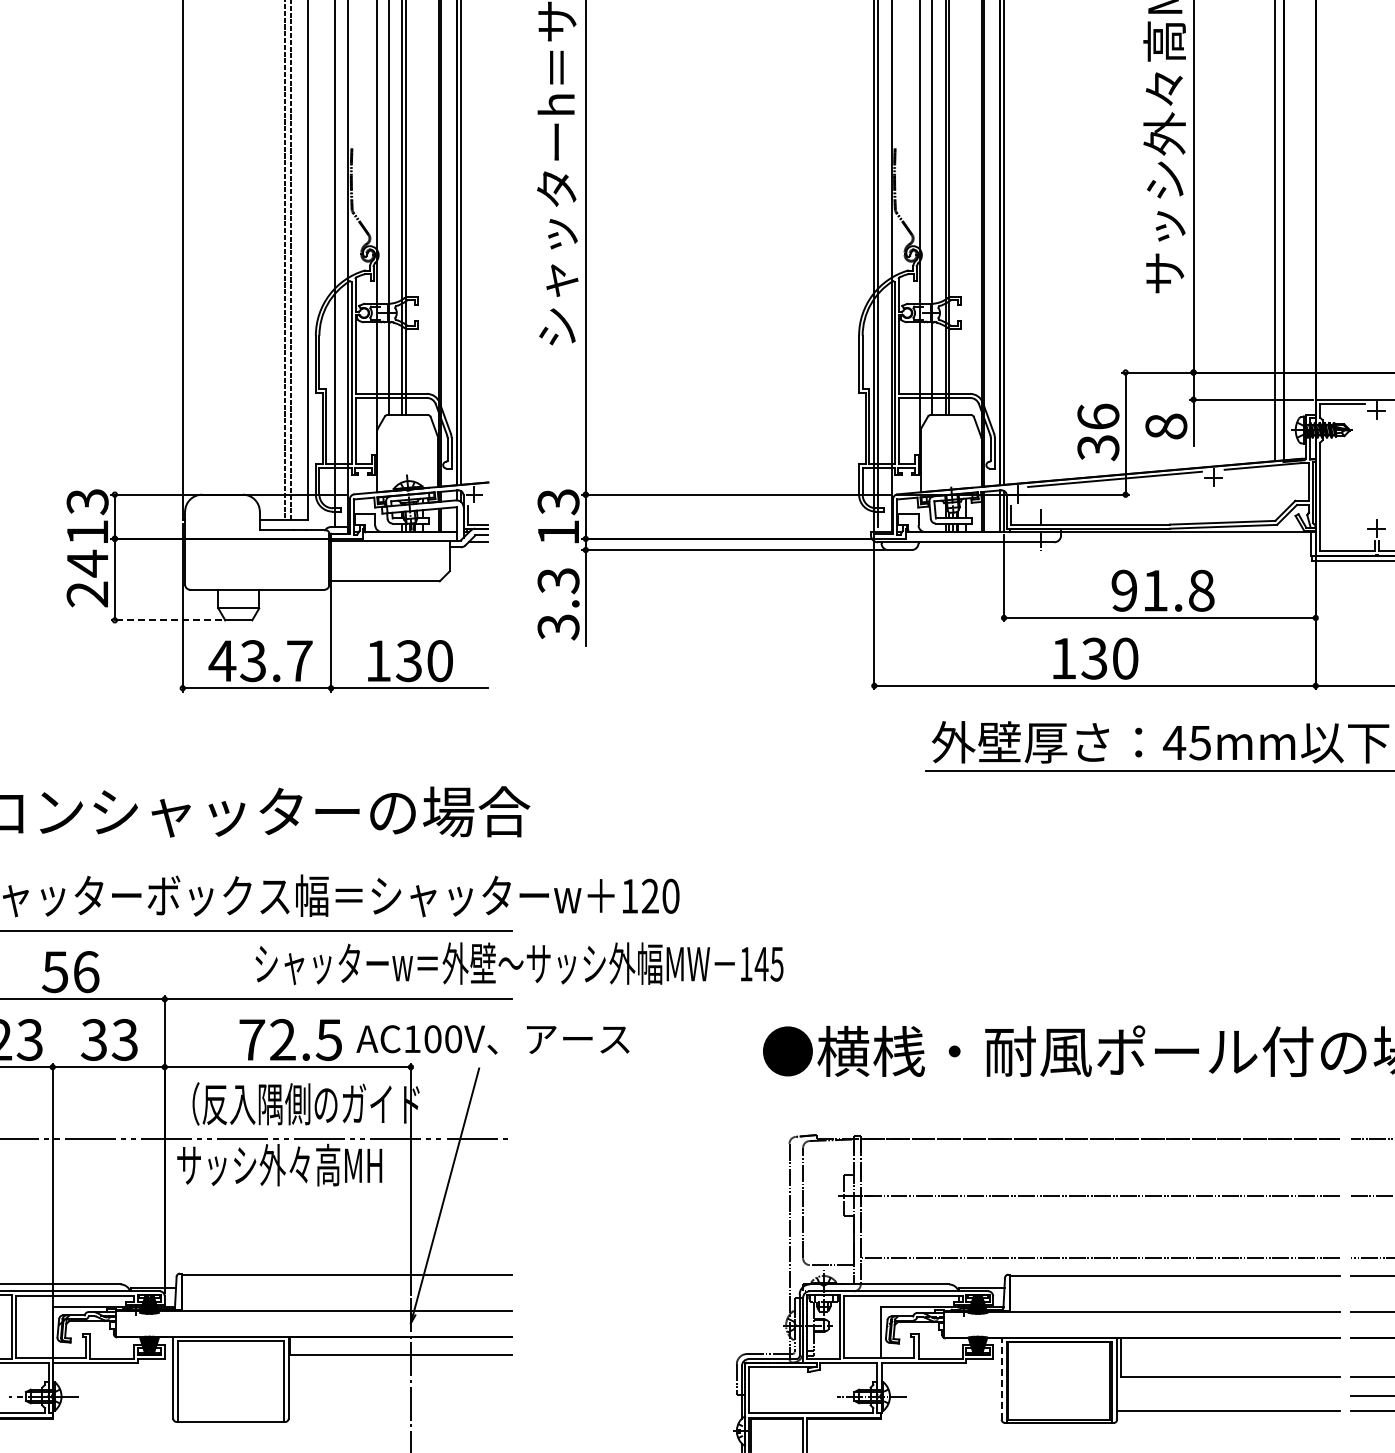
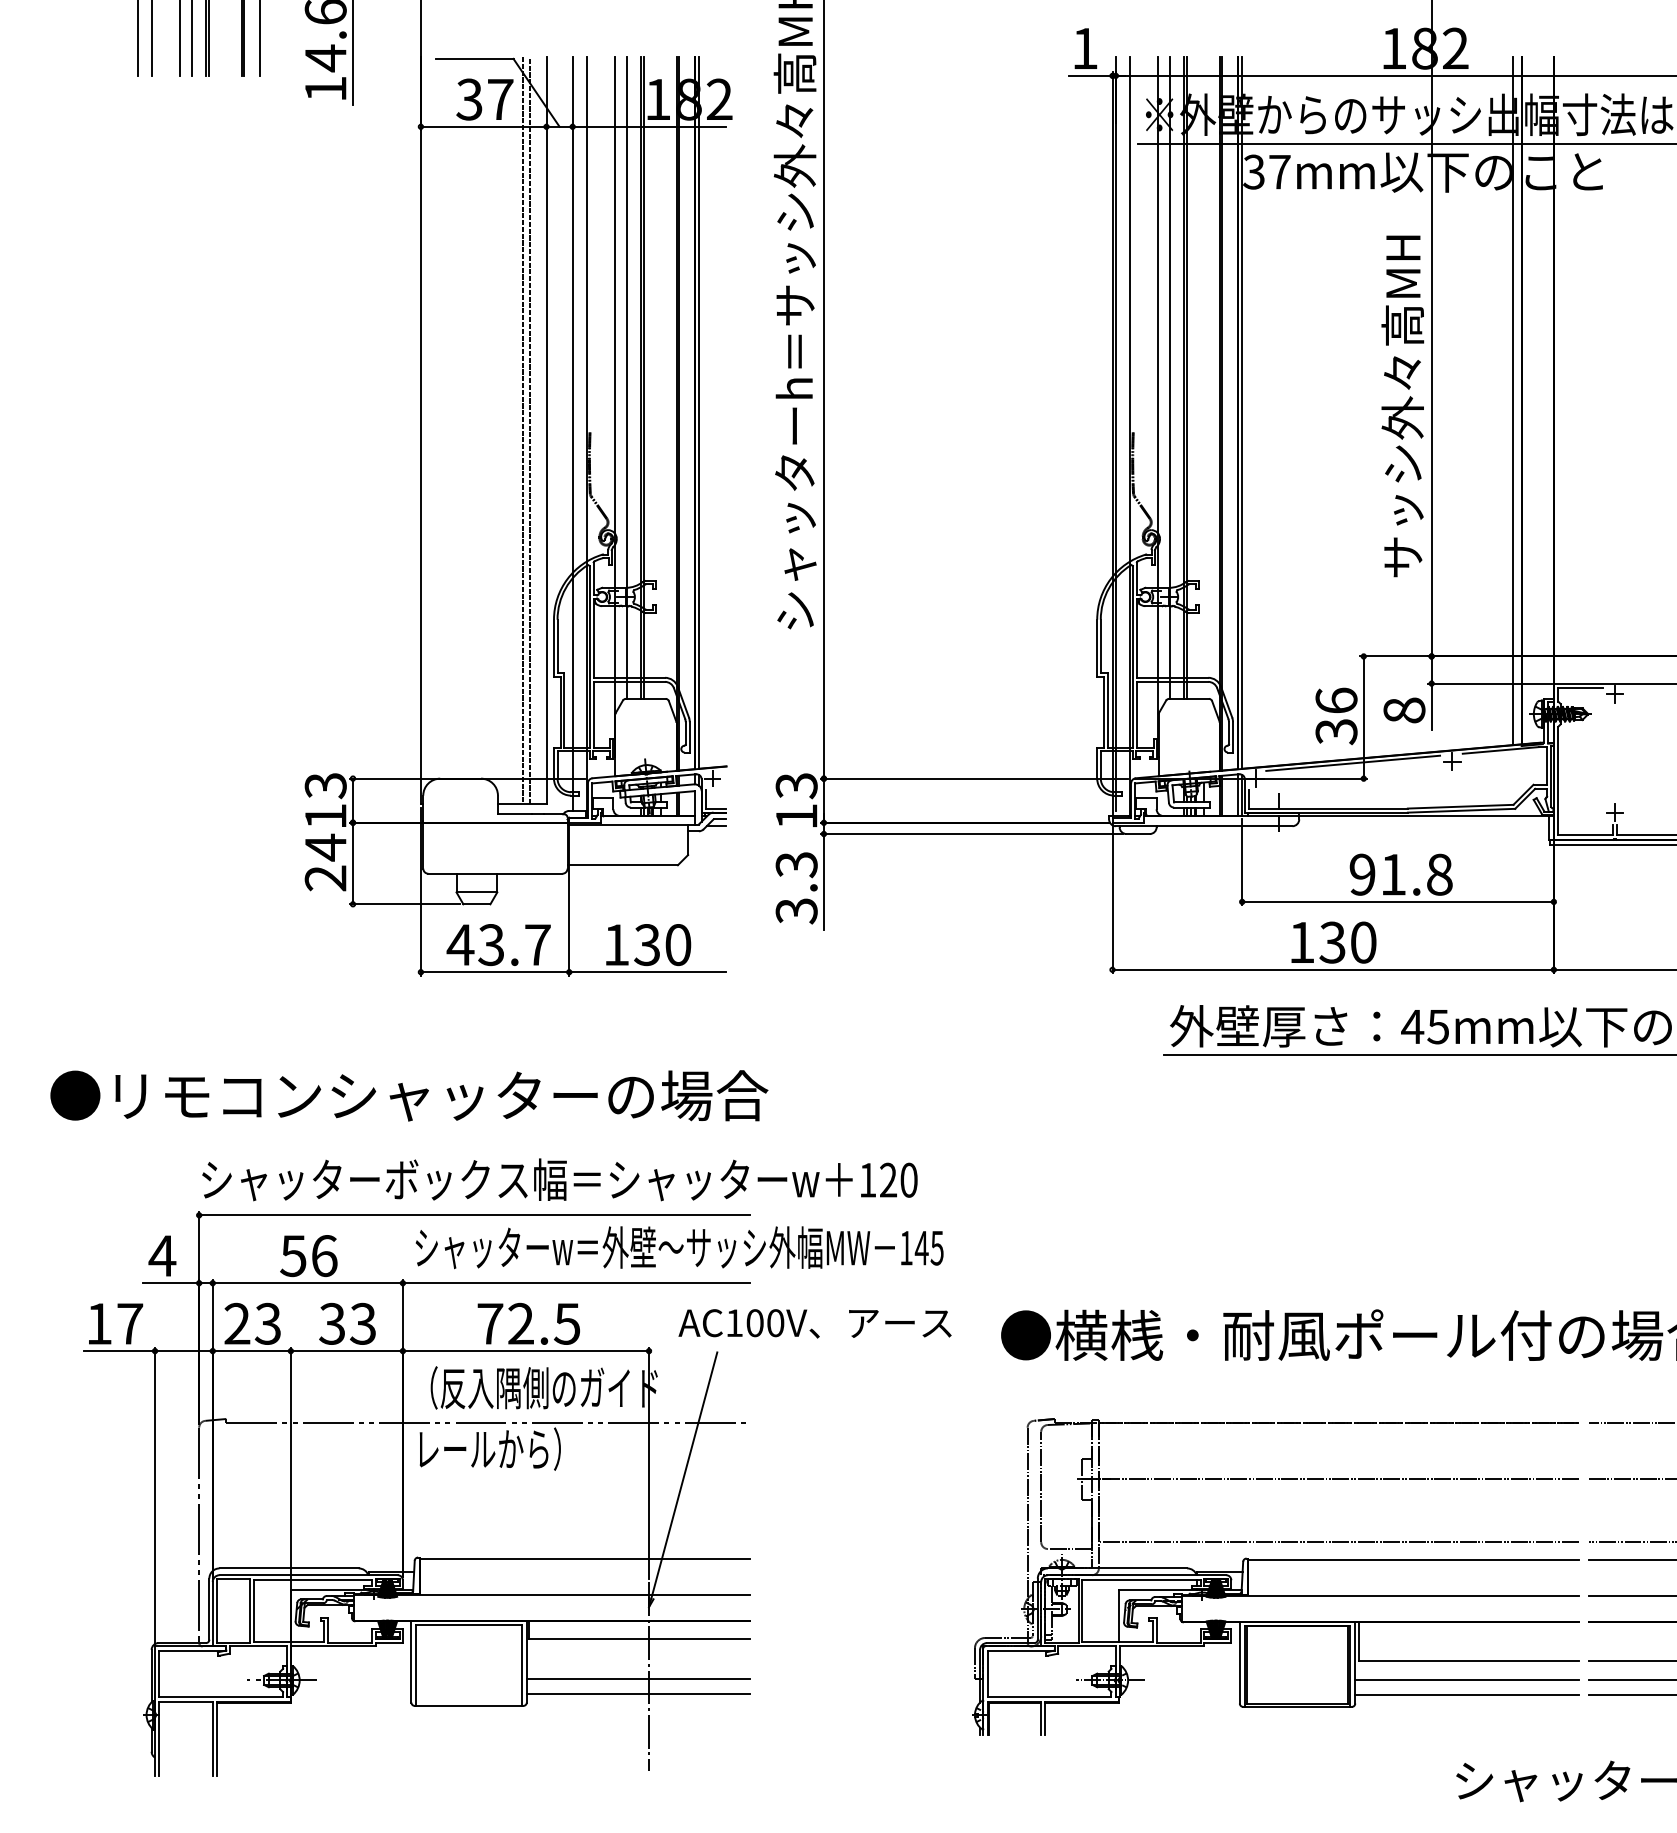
line: (166, 620) -> (404, 904), dashed -> solid
text: (519, 963) -> (679, 1247), moved
text: (492, 1039) -> (814, 1323), moved
text: (279, 1164) -> (517, 1448), サッシ外々高MH -> レールから）
line: (1001, 1378) -> (1239, 1662), dashed -> solid
line: (400, 1395) -> (638, 1679), added
line: (1228, 1396) -> (1466, 1680), added
line: (400, 1410) -> (638, 1694), added

